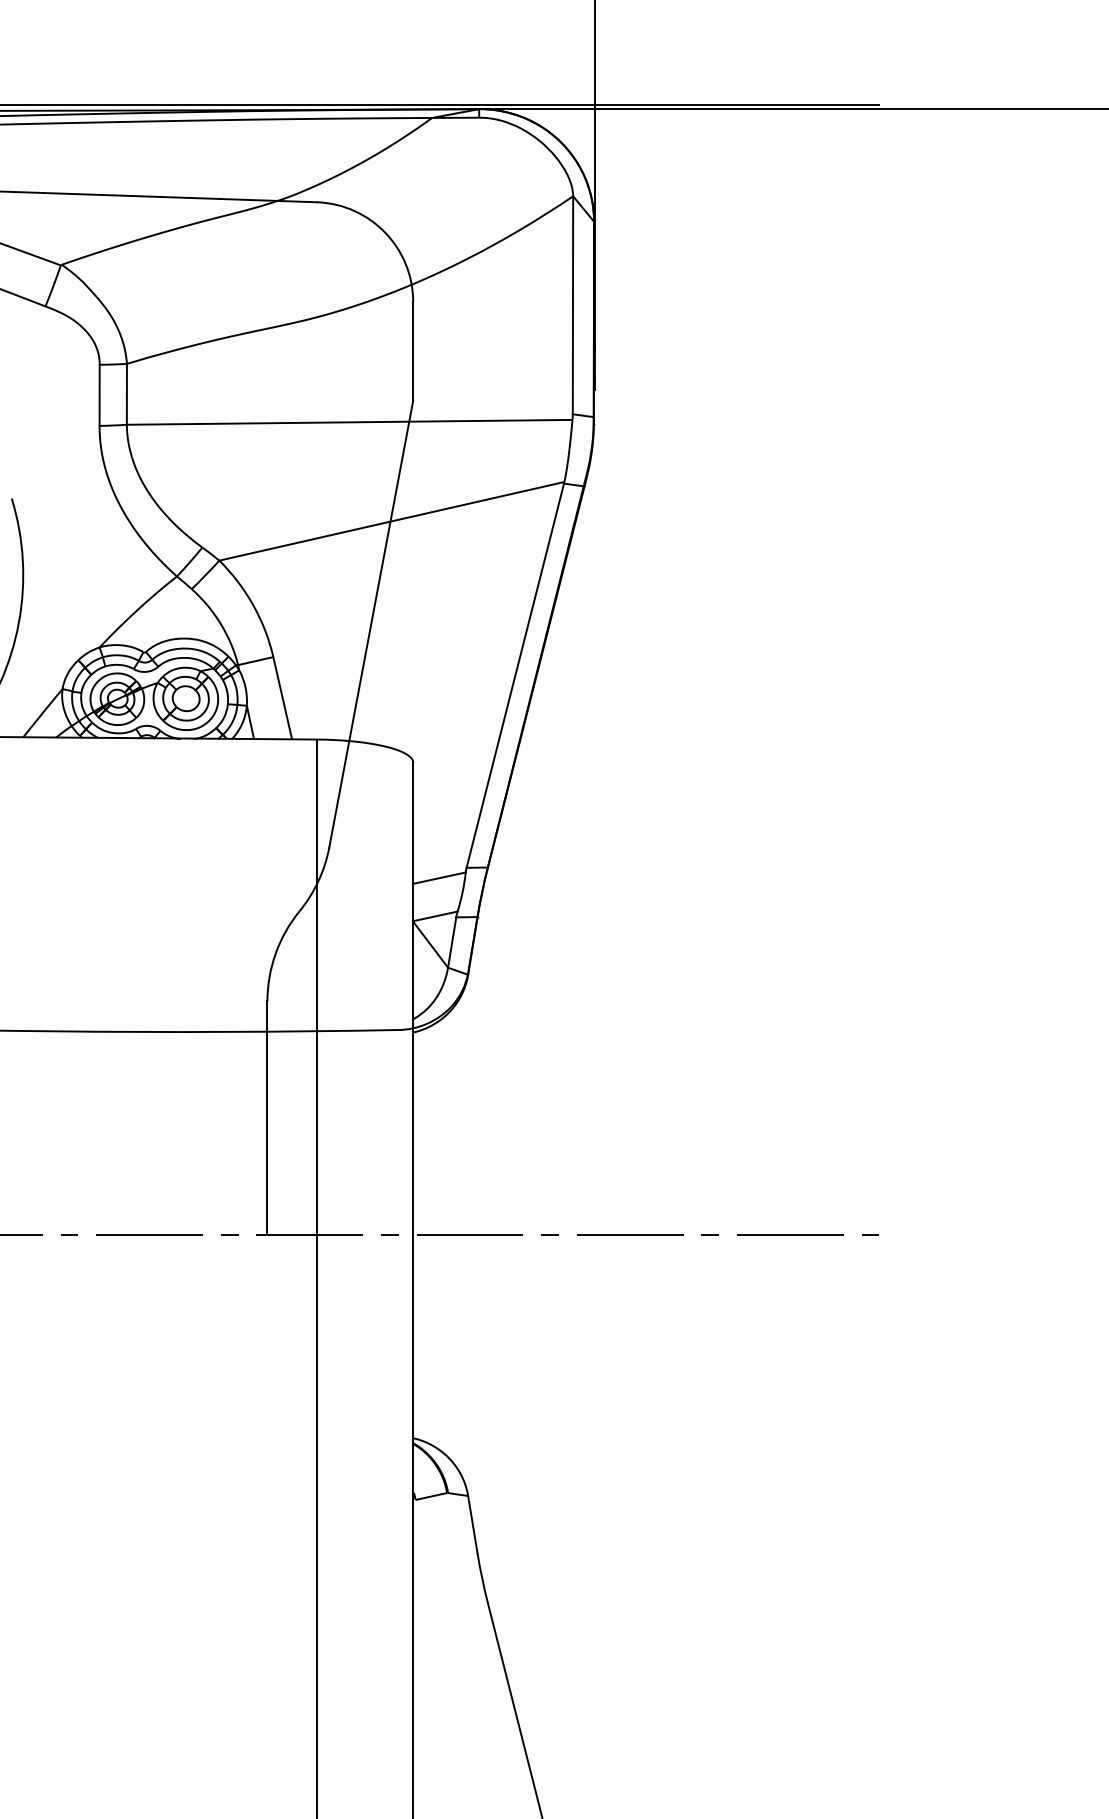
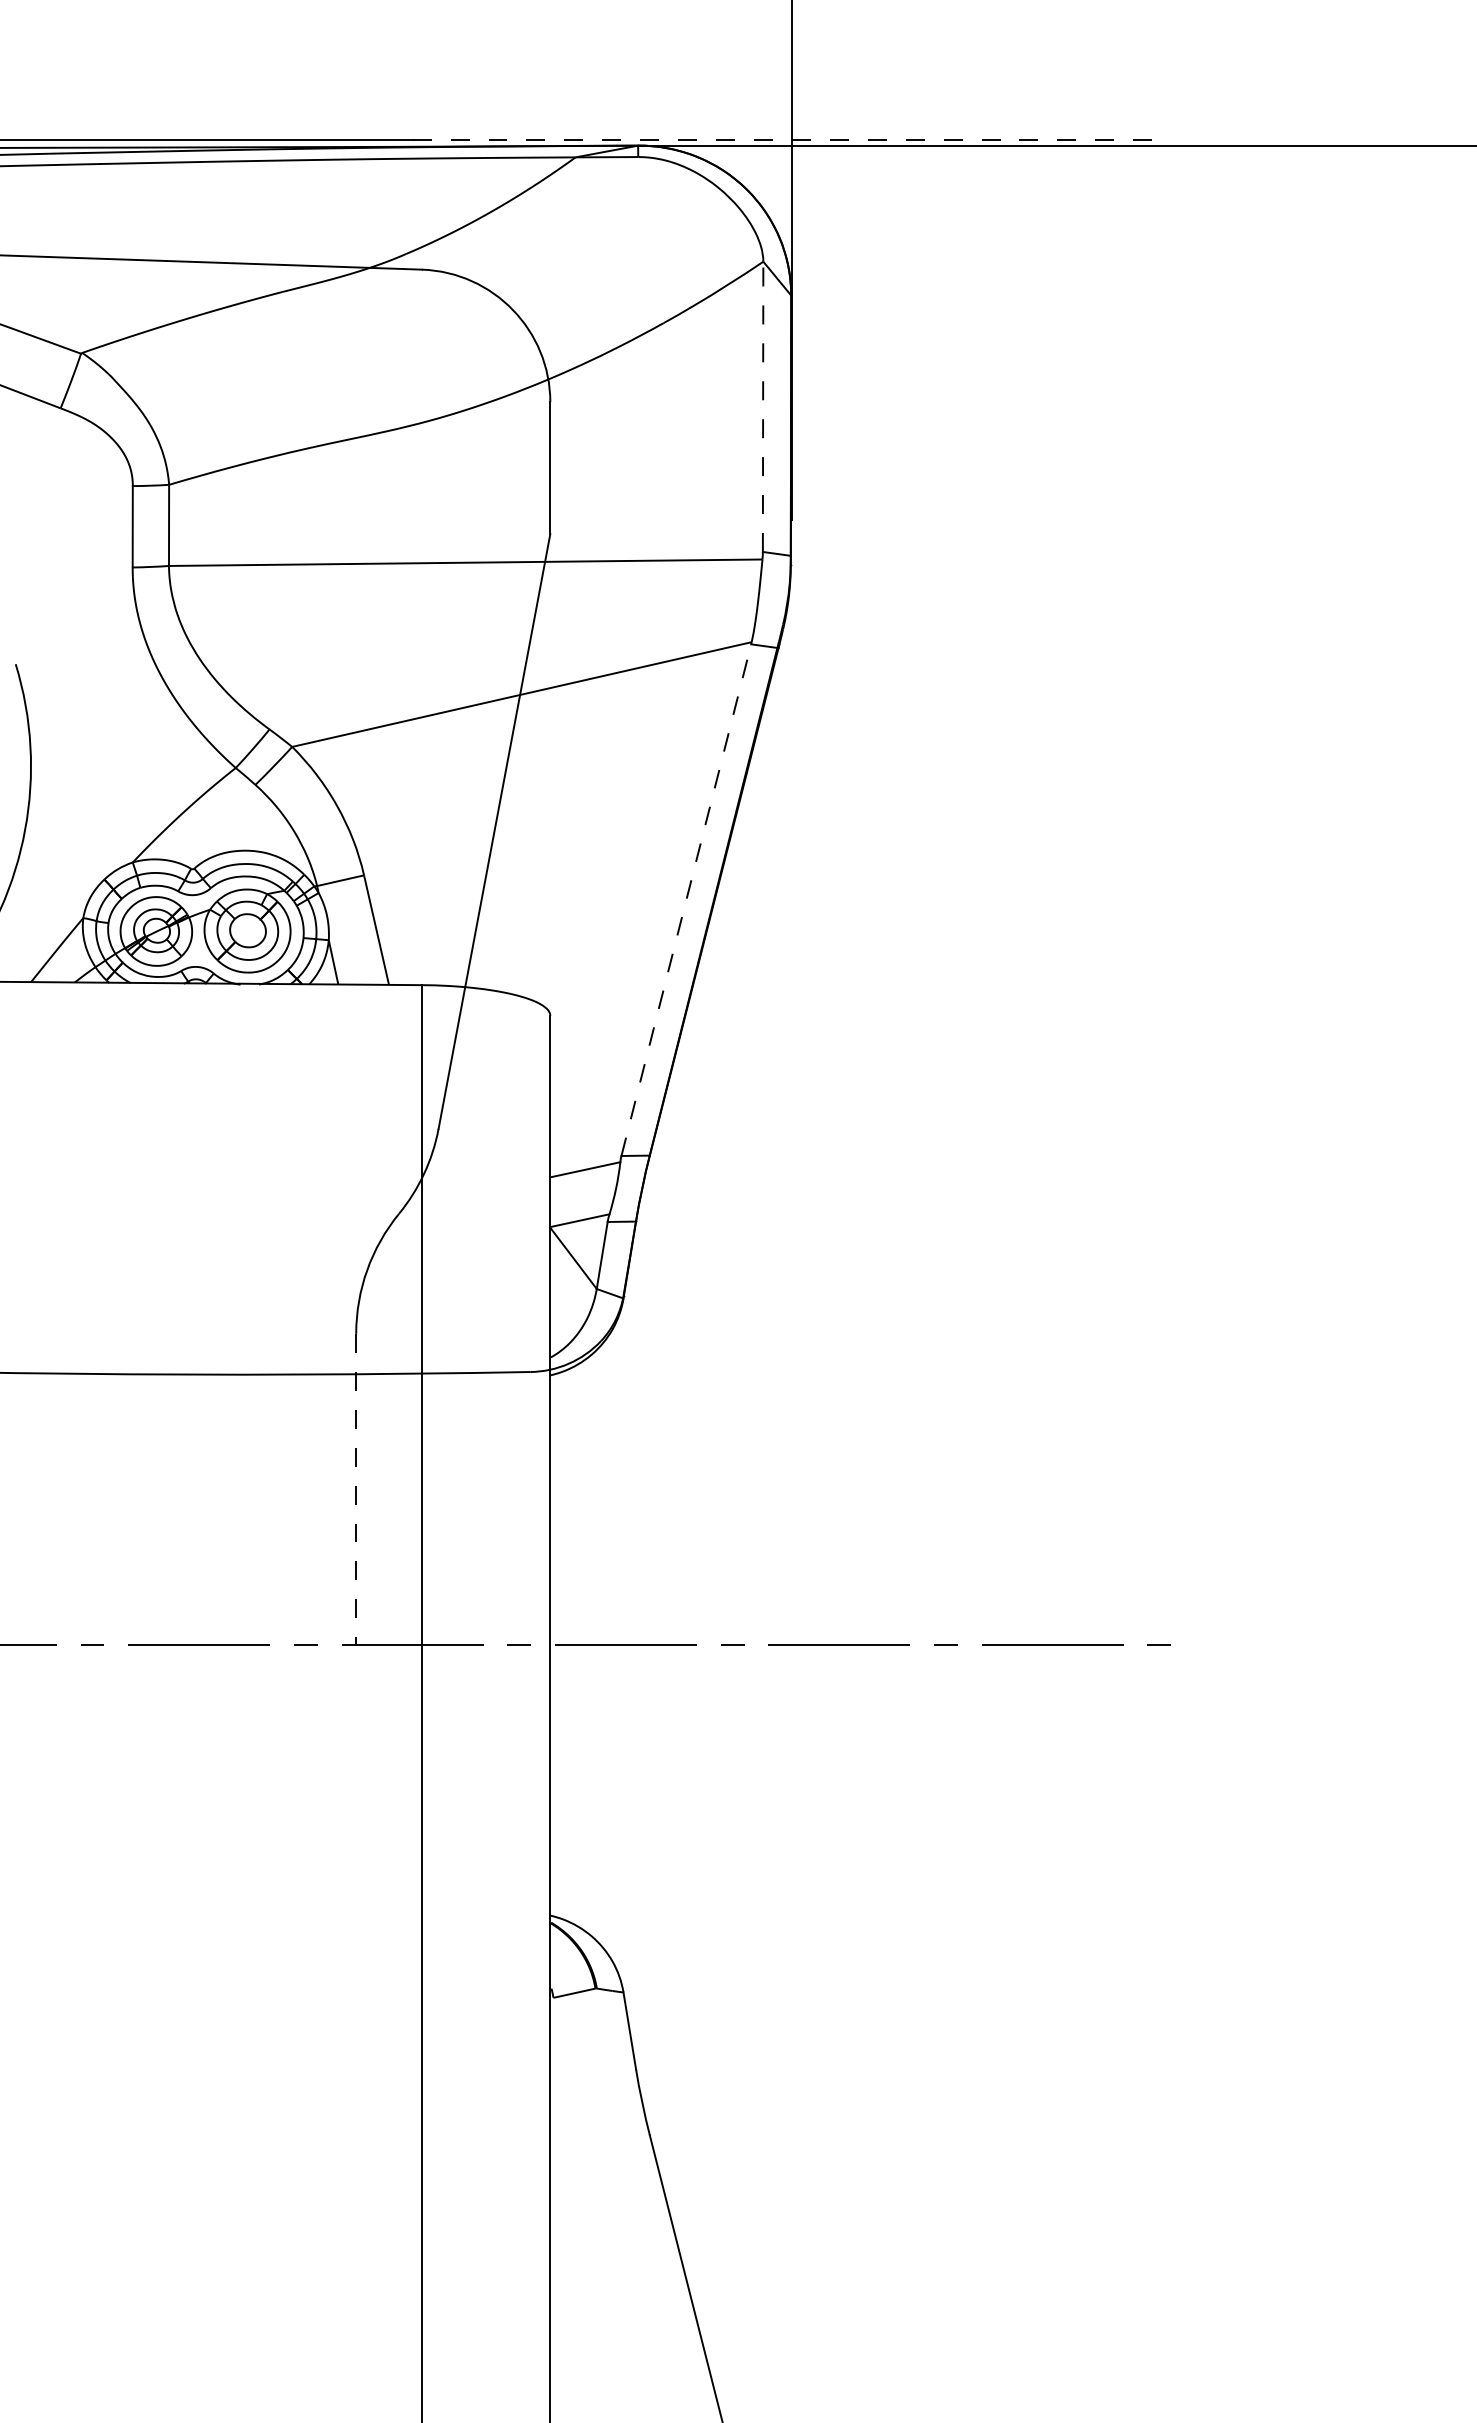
line: (595, 105) -> (792, 140), solid -> dashed
line: (573, 305) -> (763, 406), solid -> dashed
line: (515, 675) -> (686, 900), solid -> dashed
line: (267, 1118) -> (356, 1489), solid -> dashed

